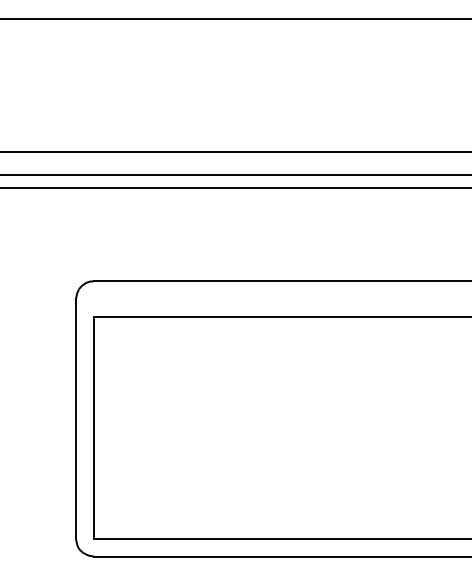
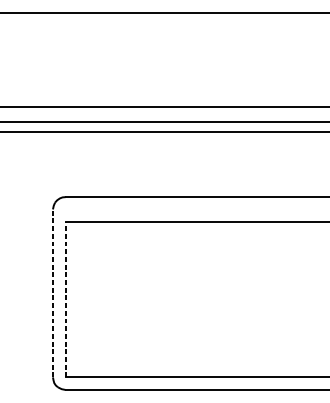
line: (76, 418) -> (53, 293), solid -> dashed
line: (94, 427) -> (65, 299), solid -> dashed

